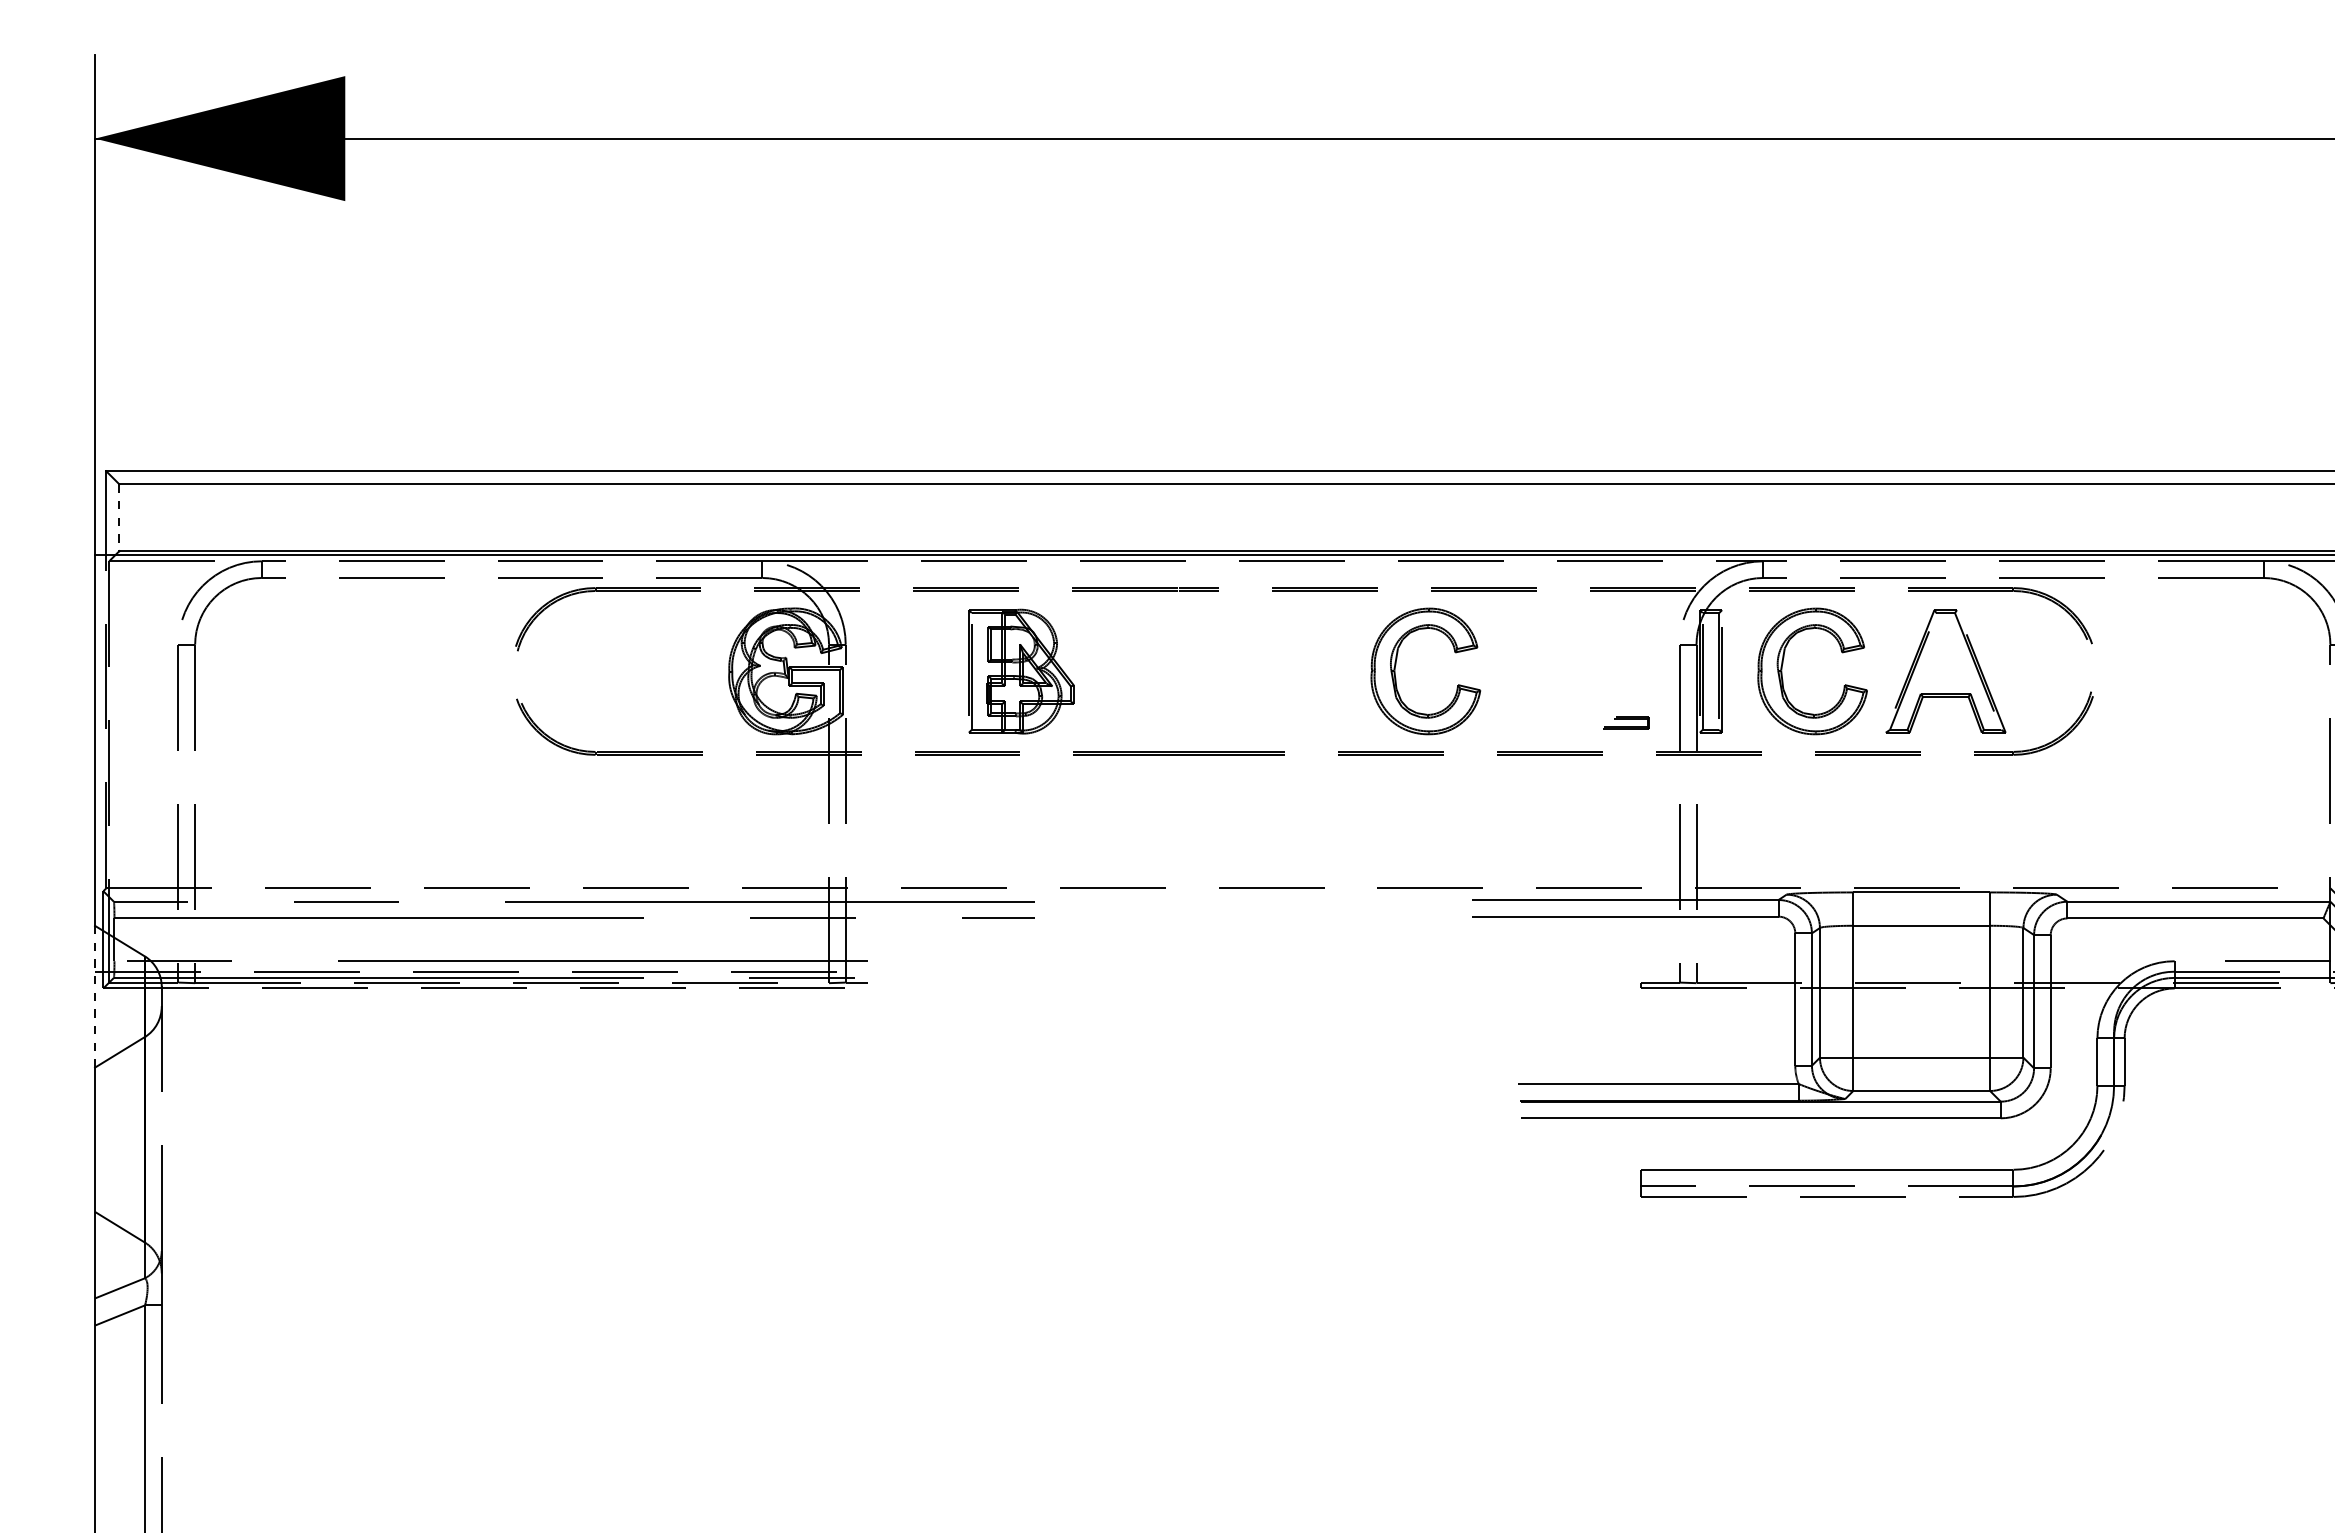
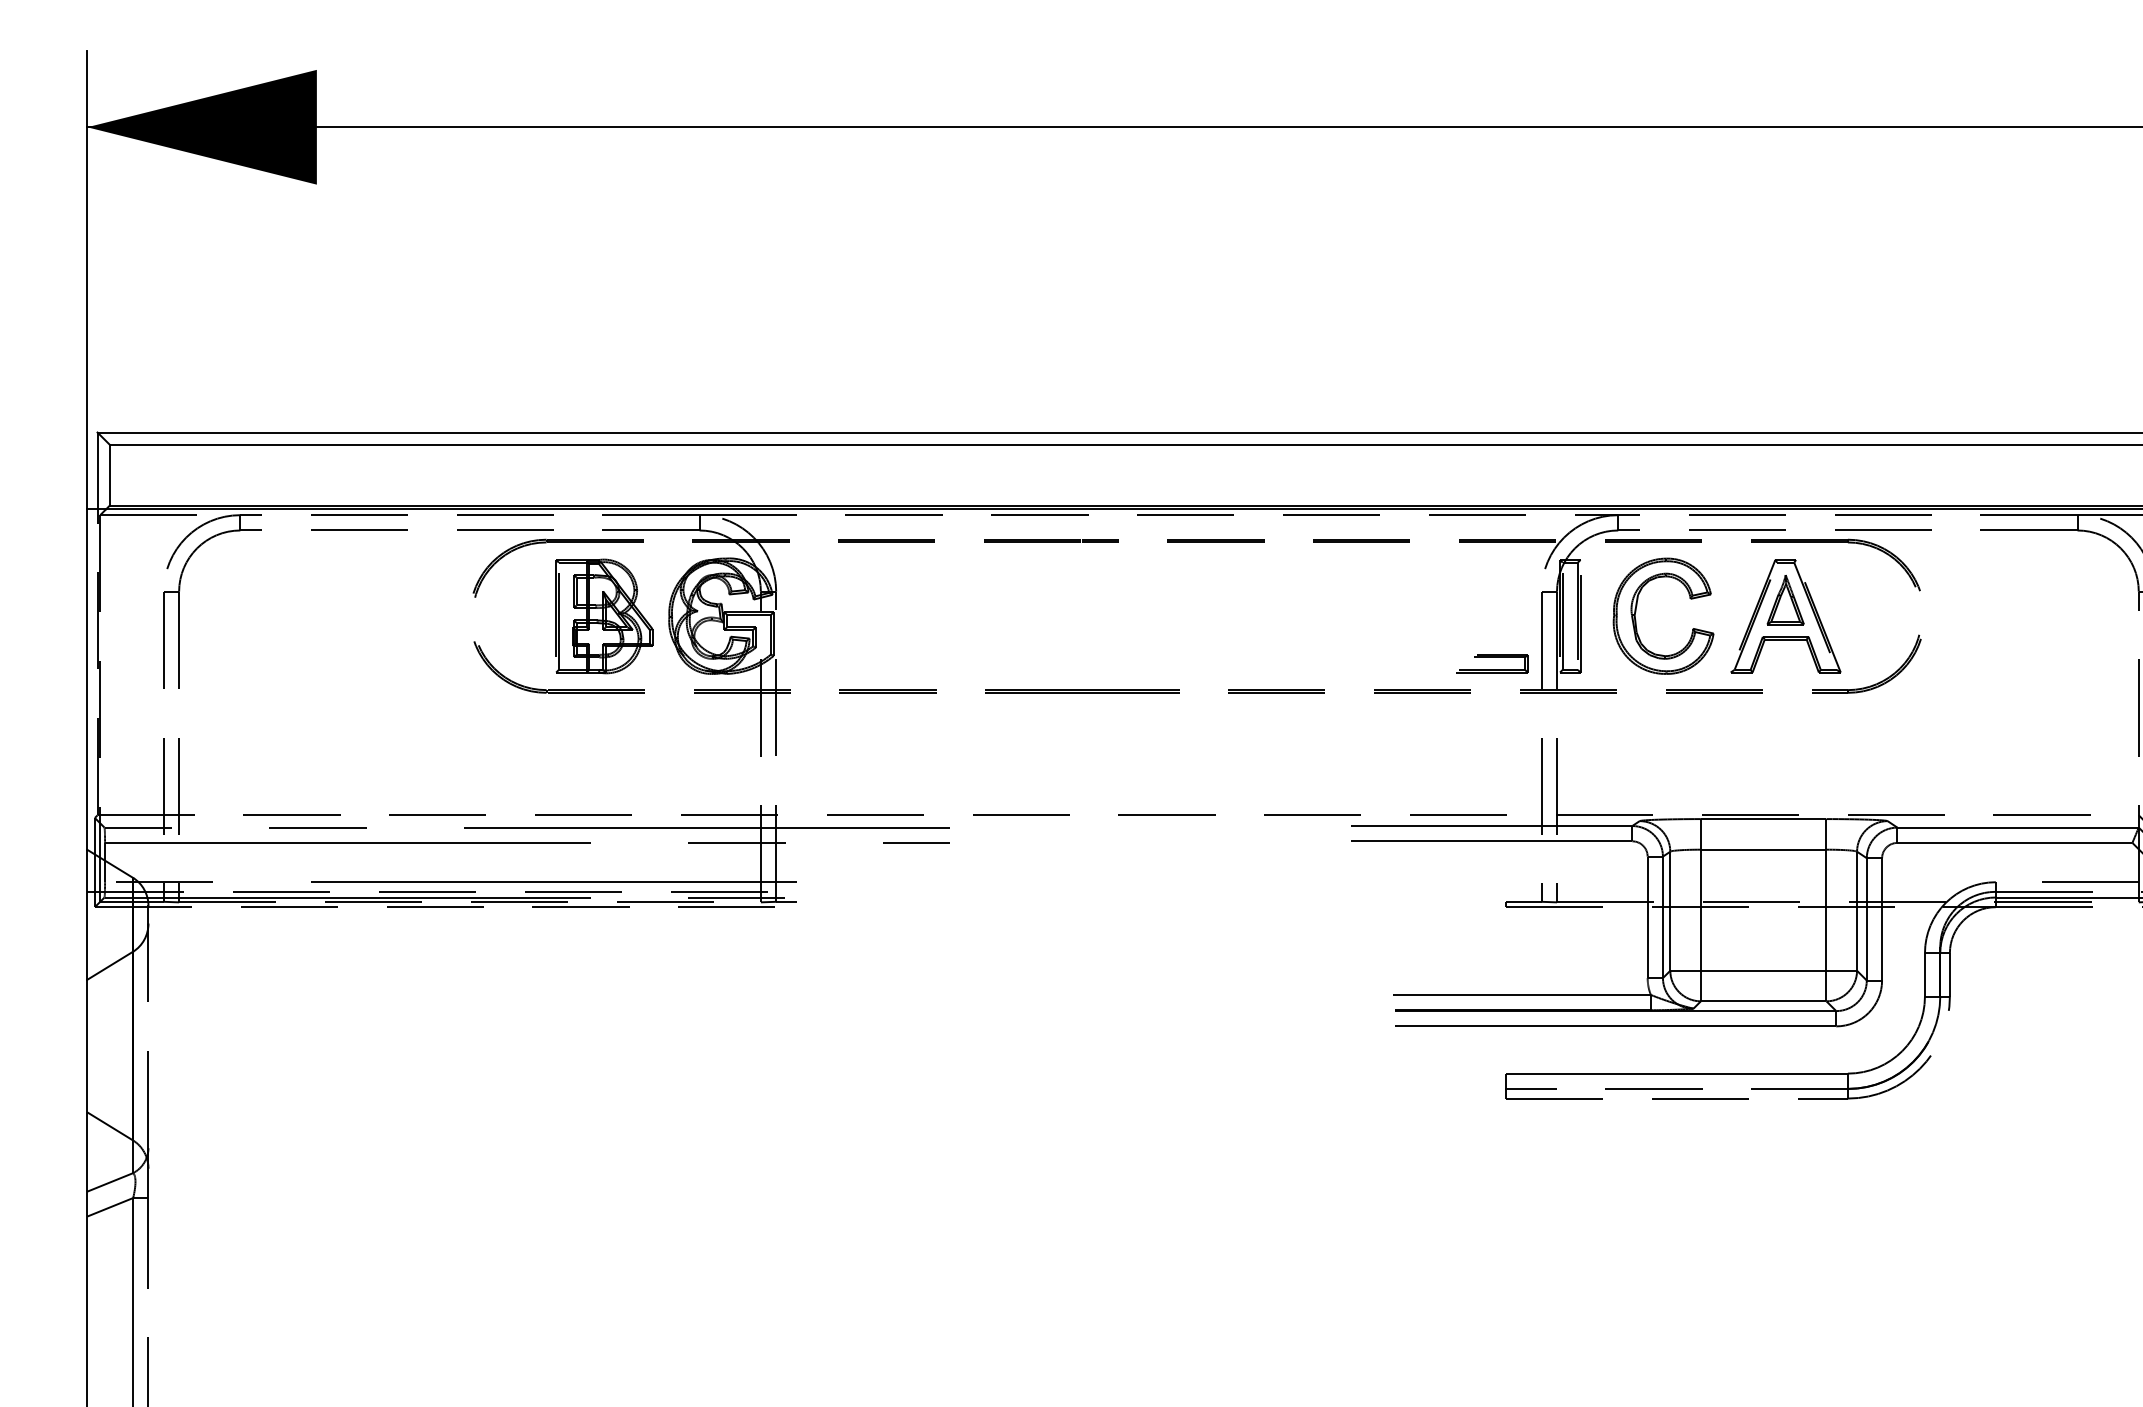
line: (119, 518) -> (109, 475), dashed -> solid
part: (1945, 654) -> (1785, 600), added
part: (1396, 667) -> (1281, 612), removed
part: (1021, 671) -> (604, 616), moved
part: (1626, 722) -> (1492, 663), size x1.67
line: (95, 997) -> (87, 915), dashed -> solid

